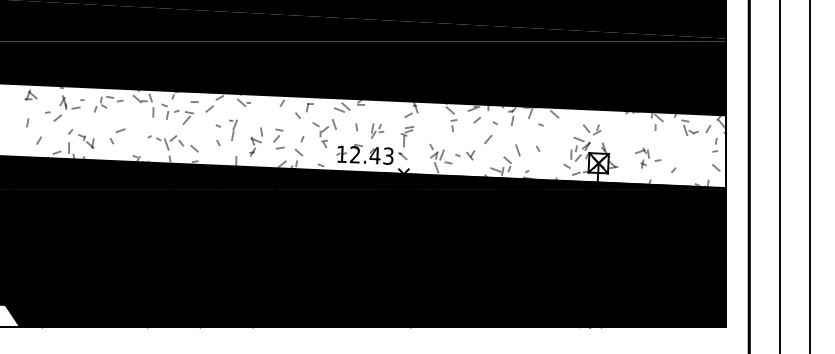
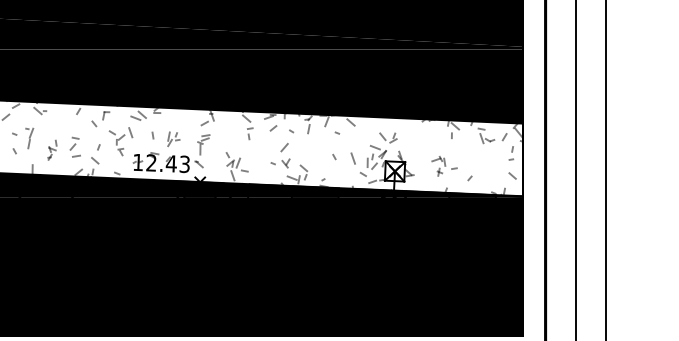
part: (255, 141) -> (51, 149), size x0.7
line: (517, 150) -> (352, 158), moved
part: (465, 155) -> (280, 163), moved

